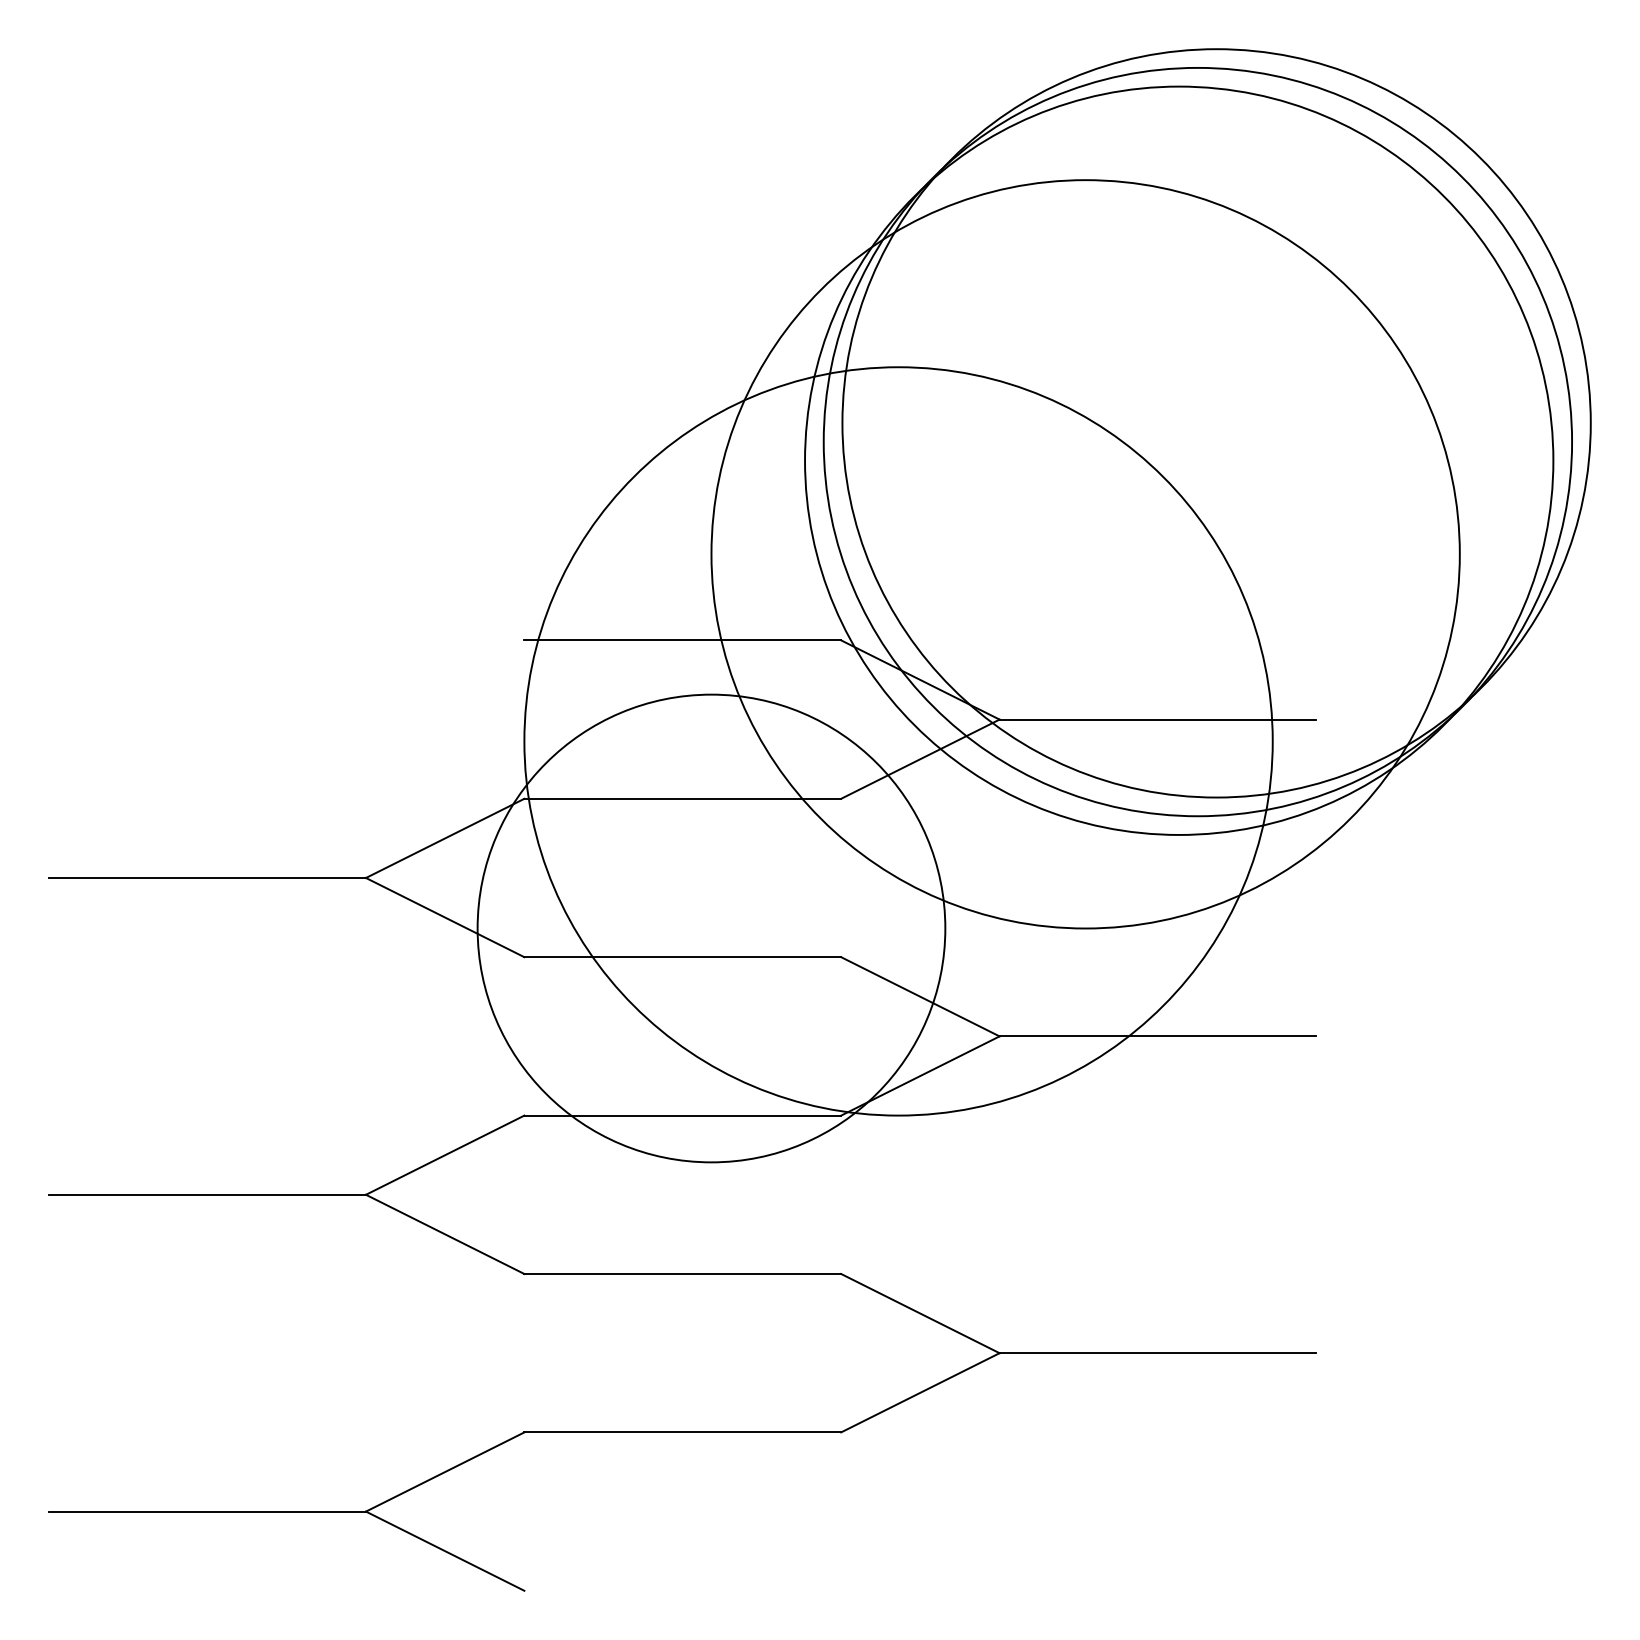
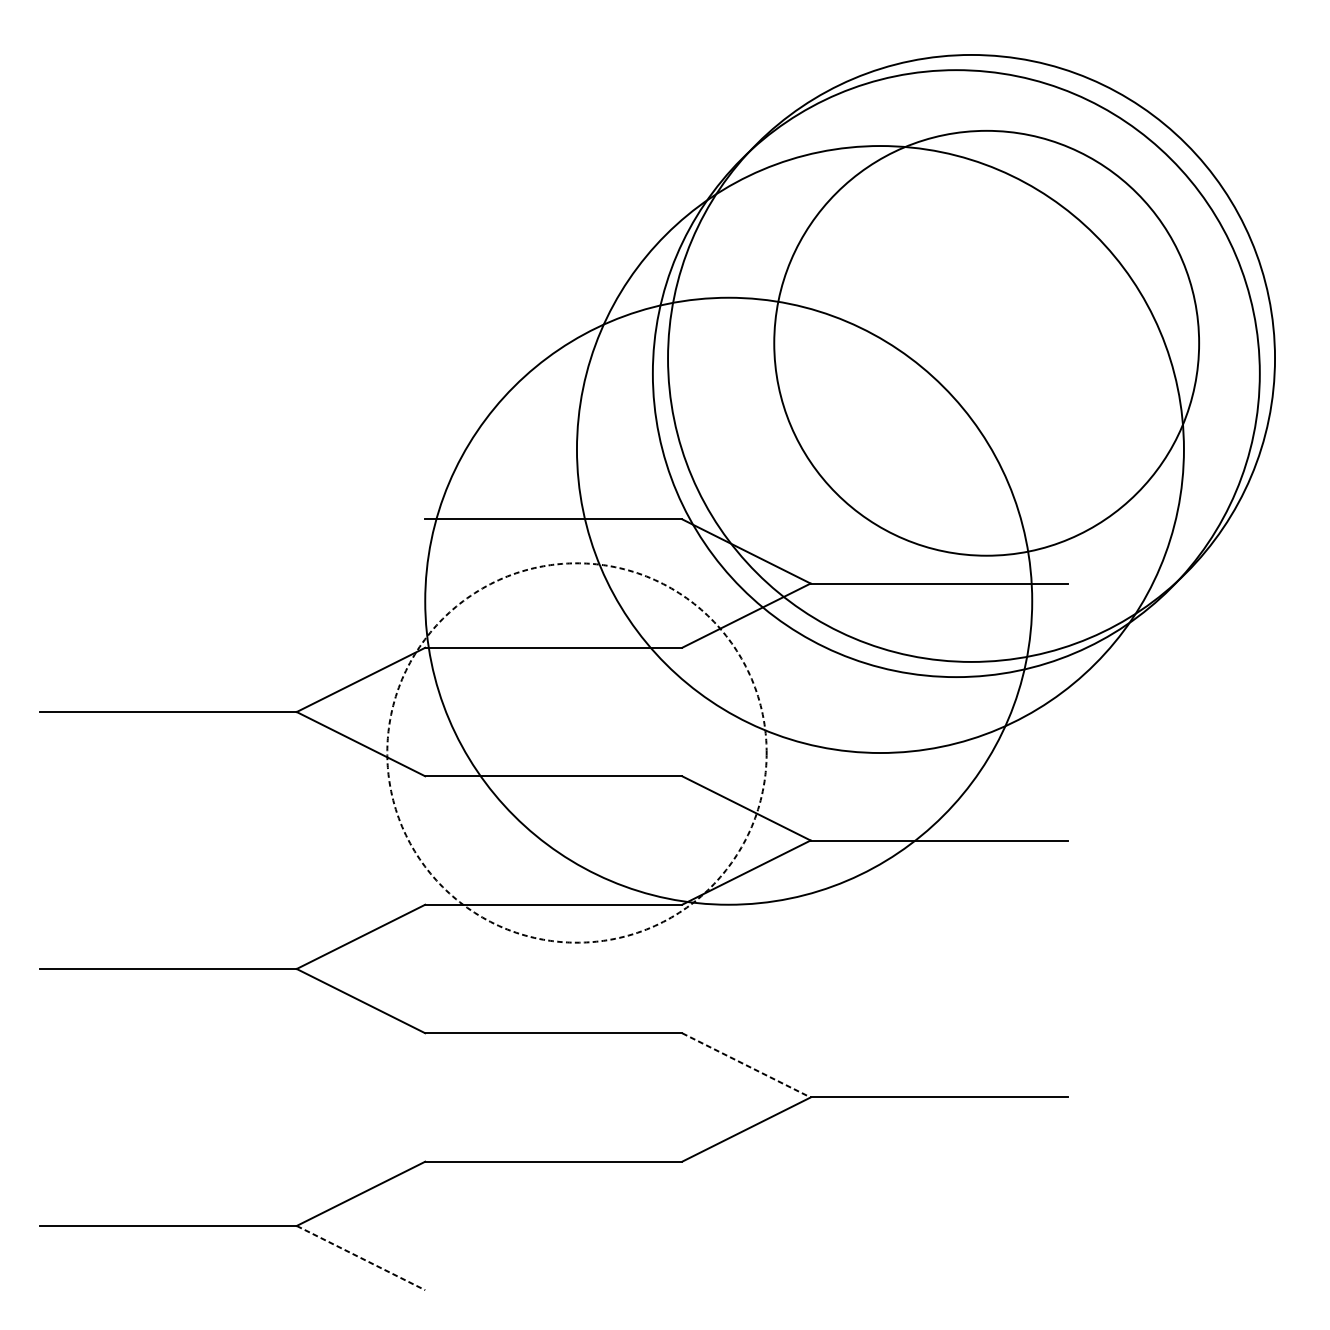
circle: (1216, 423) -> (986, 343), size x0.7
circle: (711, 928) -> (576, 753), solid -> dashed
line: (920, 1313) -> (746, 1065), solid -> dashed
line: (445, 1551) -> (361, 1258), solid -> dashed

